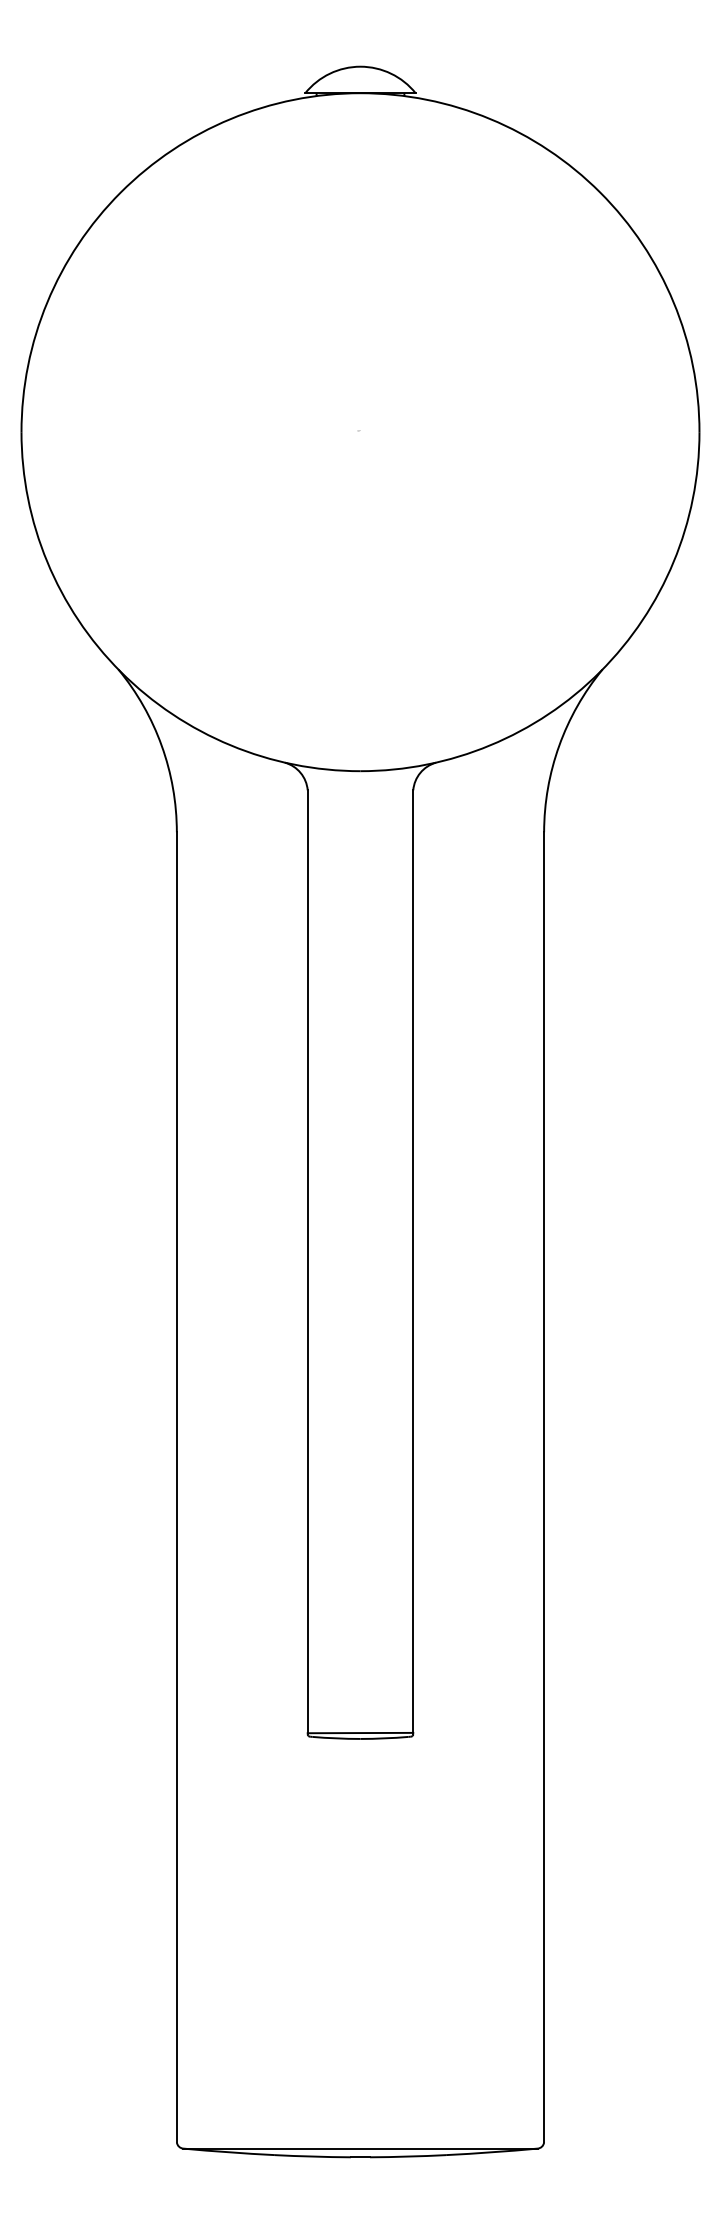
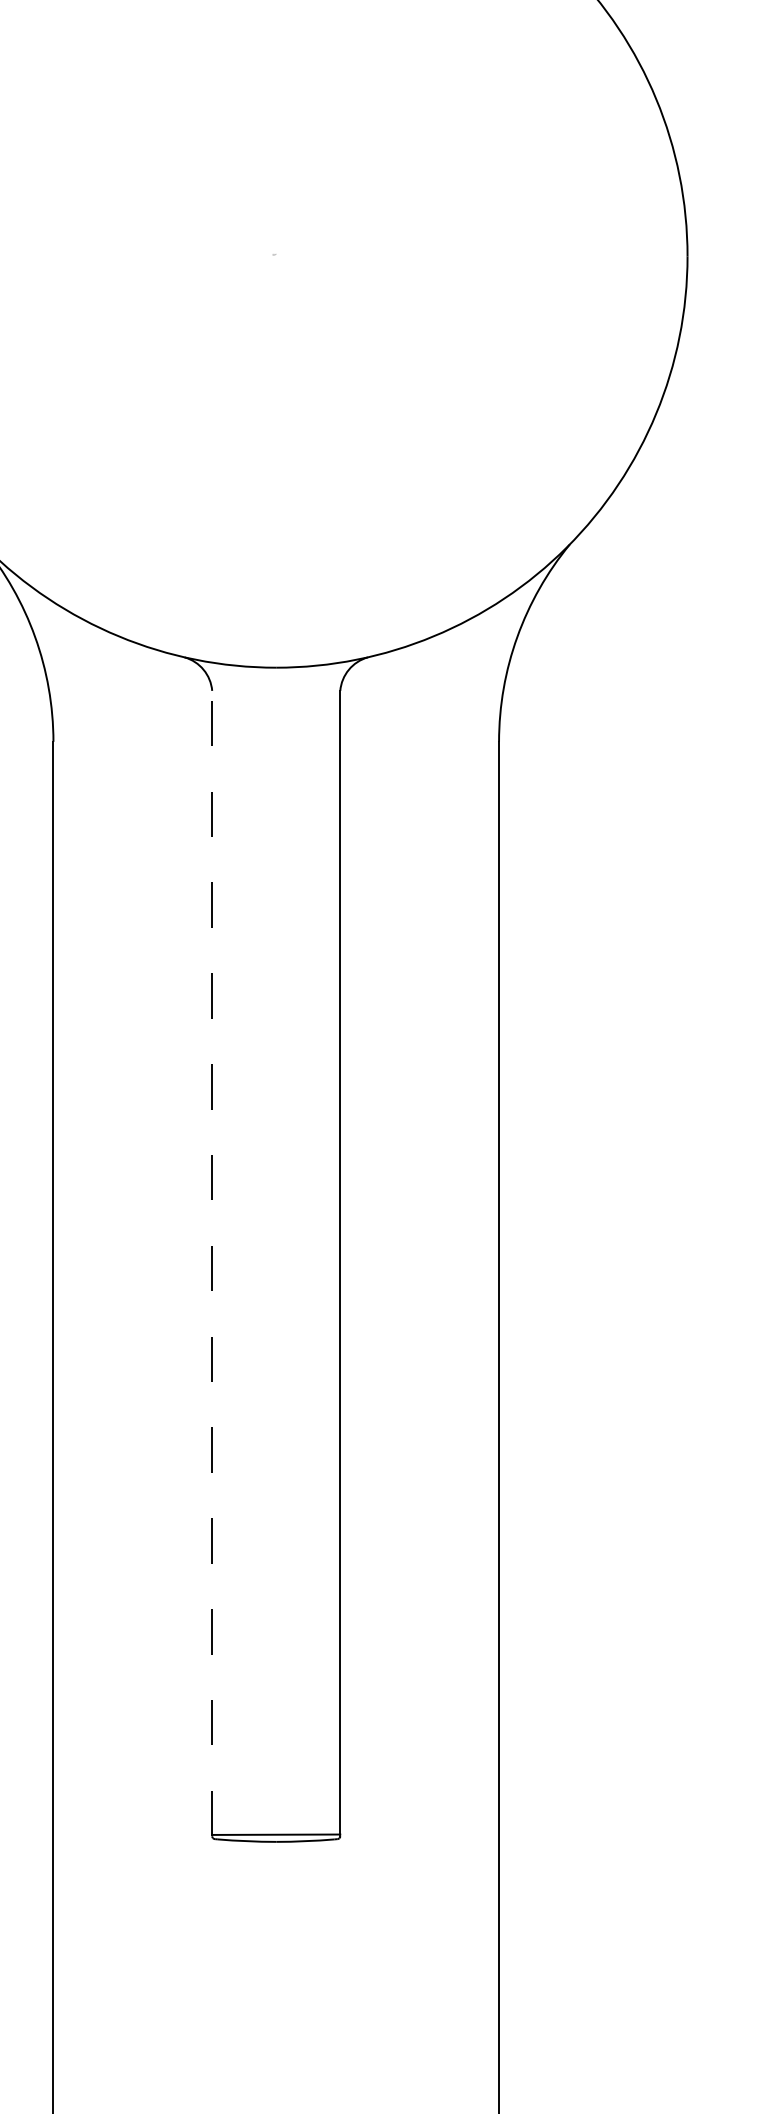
line: (307, 1262) -> (211, 1263), solid -> dashed

